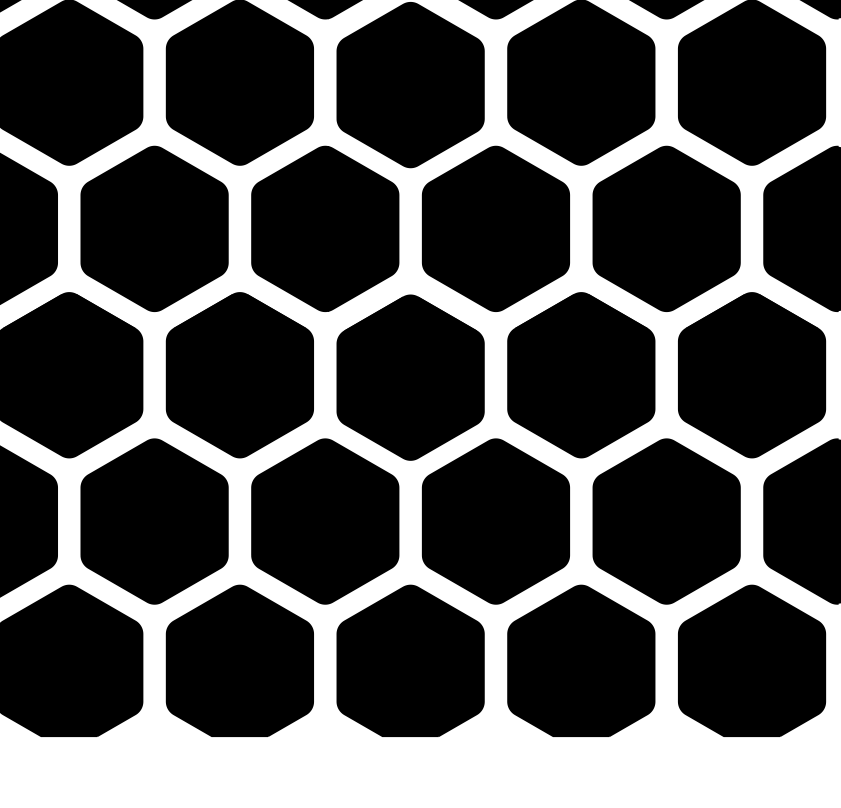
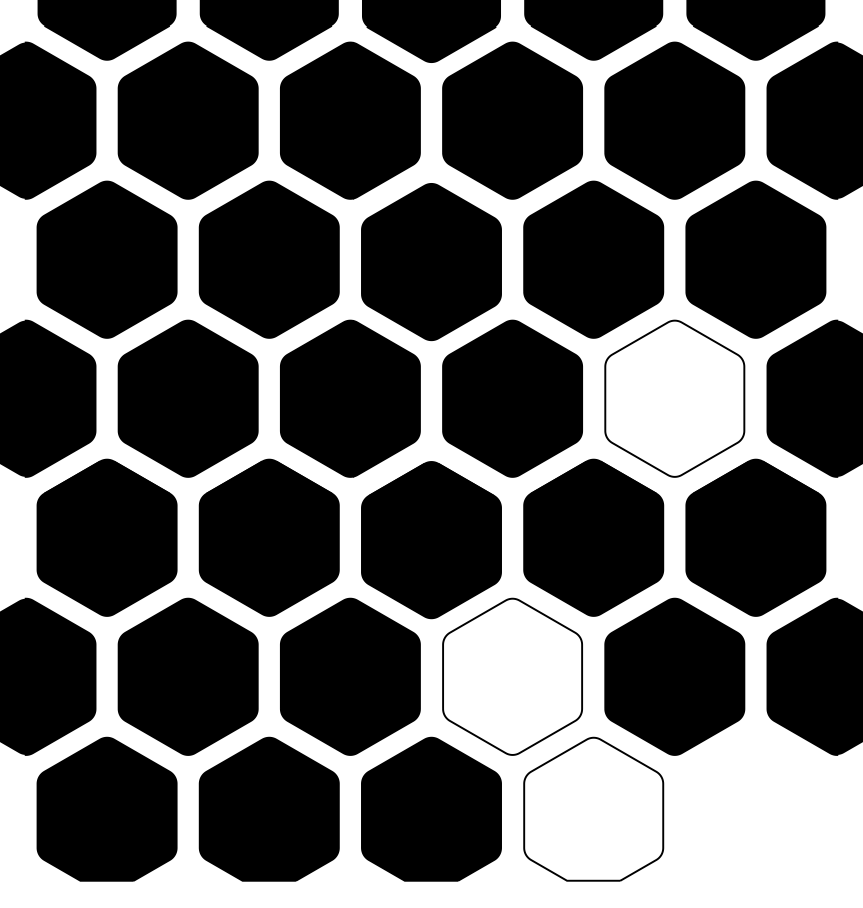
fill: (666, 228) -> (674, 398), removed
fill: (495, 521) -> (512, 676), removed
fill: (581, 660) -> (593, 808), removed
part: (751, 660) -> (755, 808), removed

